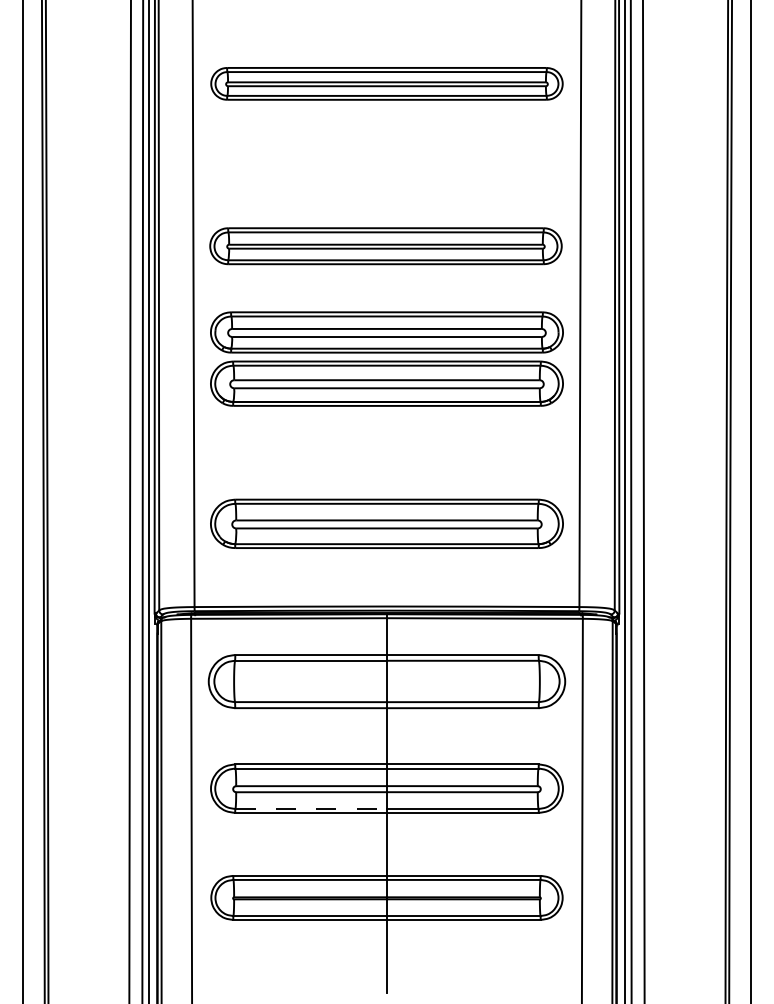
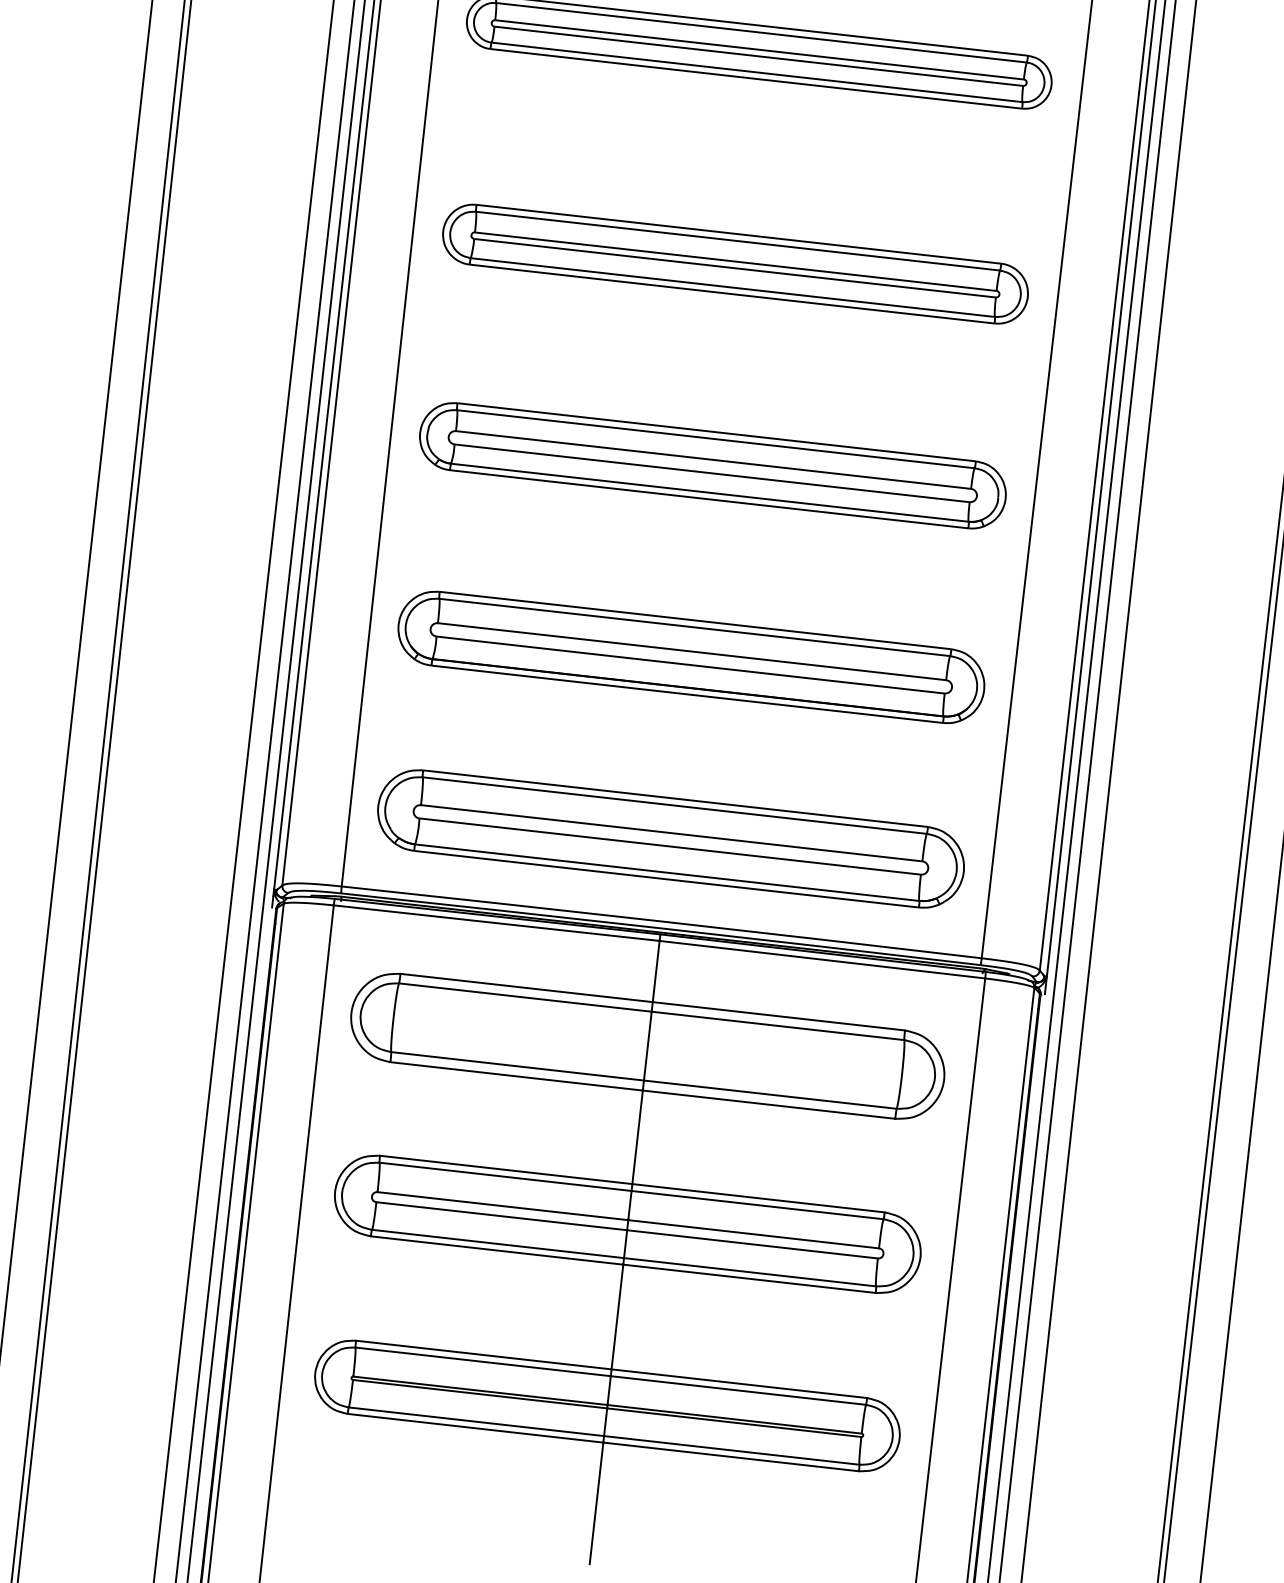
part: (385, 246) -> (734, 264), moved
part: (386, 383) -> (690, 656), moved
part: (386, 523) -> (670, 838), moved
line: (311, 808) -> (498, 1243), dashed -> solid

